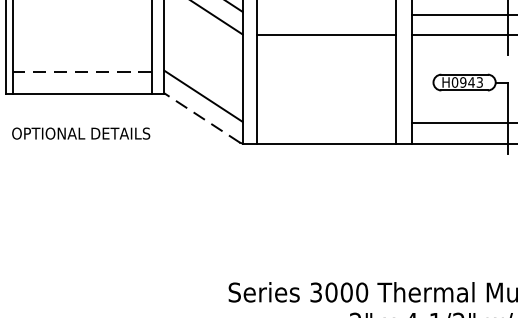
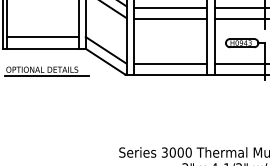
line: (327, 14) -> (170, 7), added
line: (81, 71) -> (42, 37), dashed -> solid
line: (202, 117) -> (105, 61), dashed -> solid
line: (327, 123) -> (170, 64), added
line: (89, 146) -> (46, 76), added

